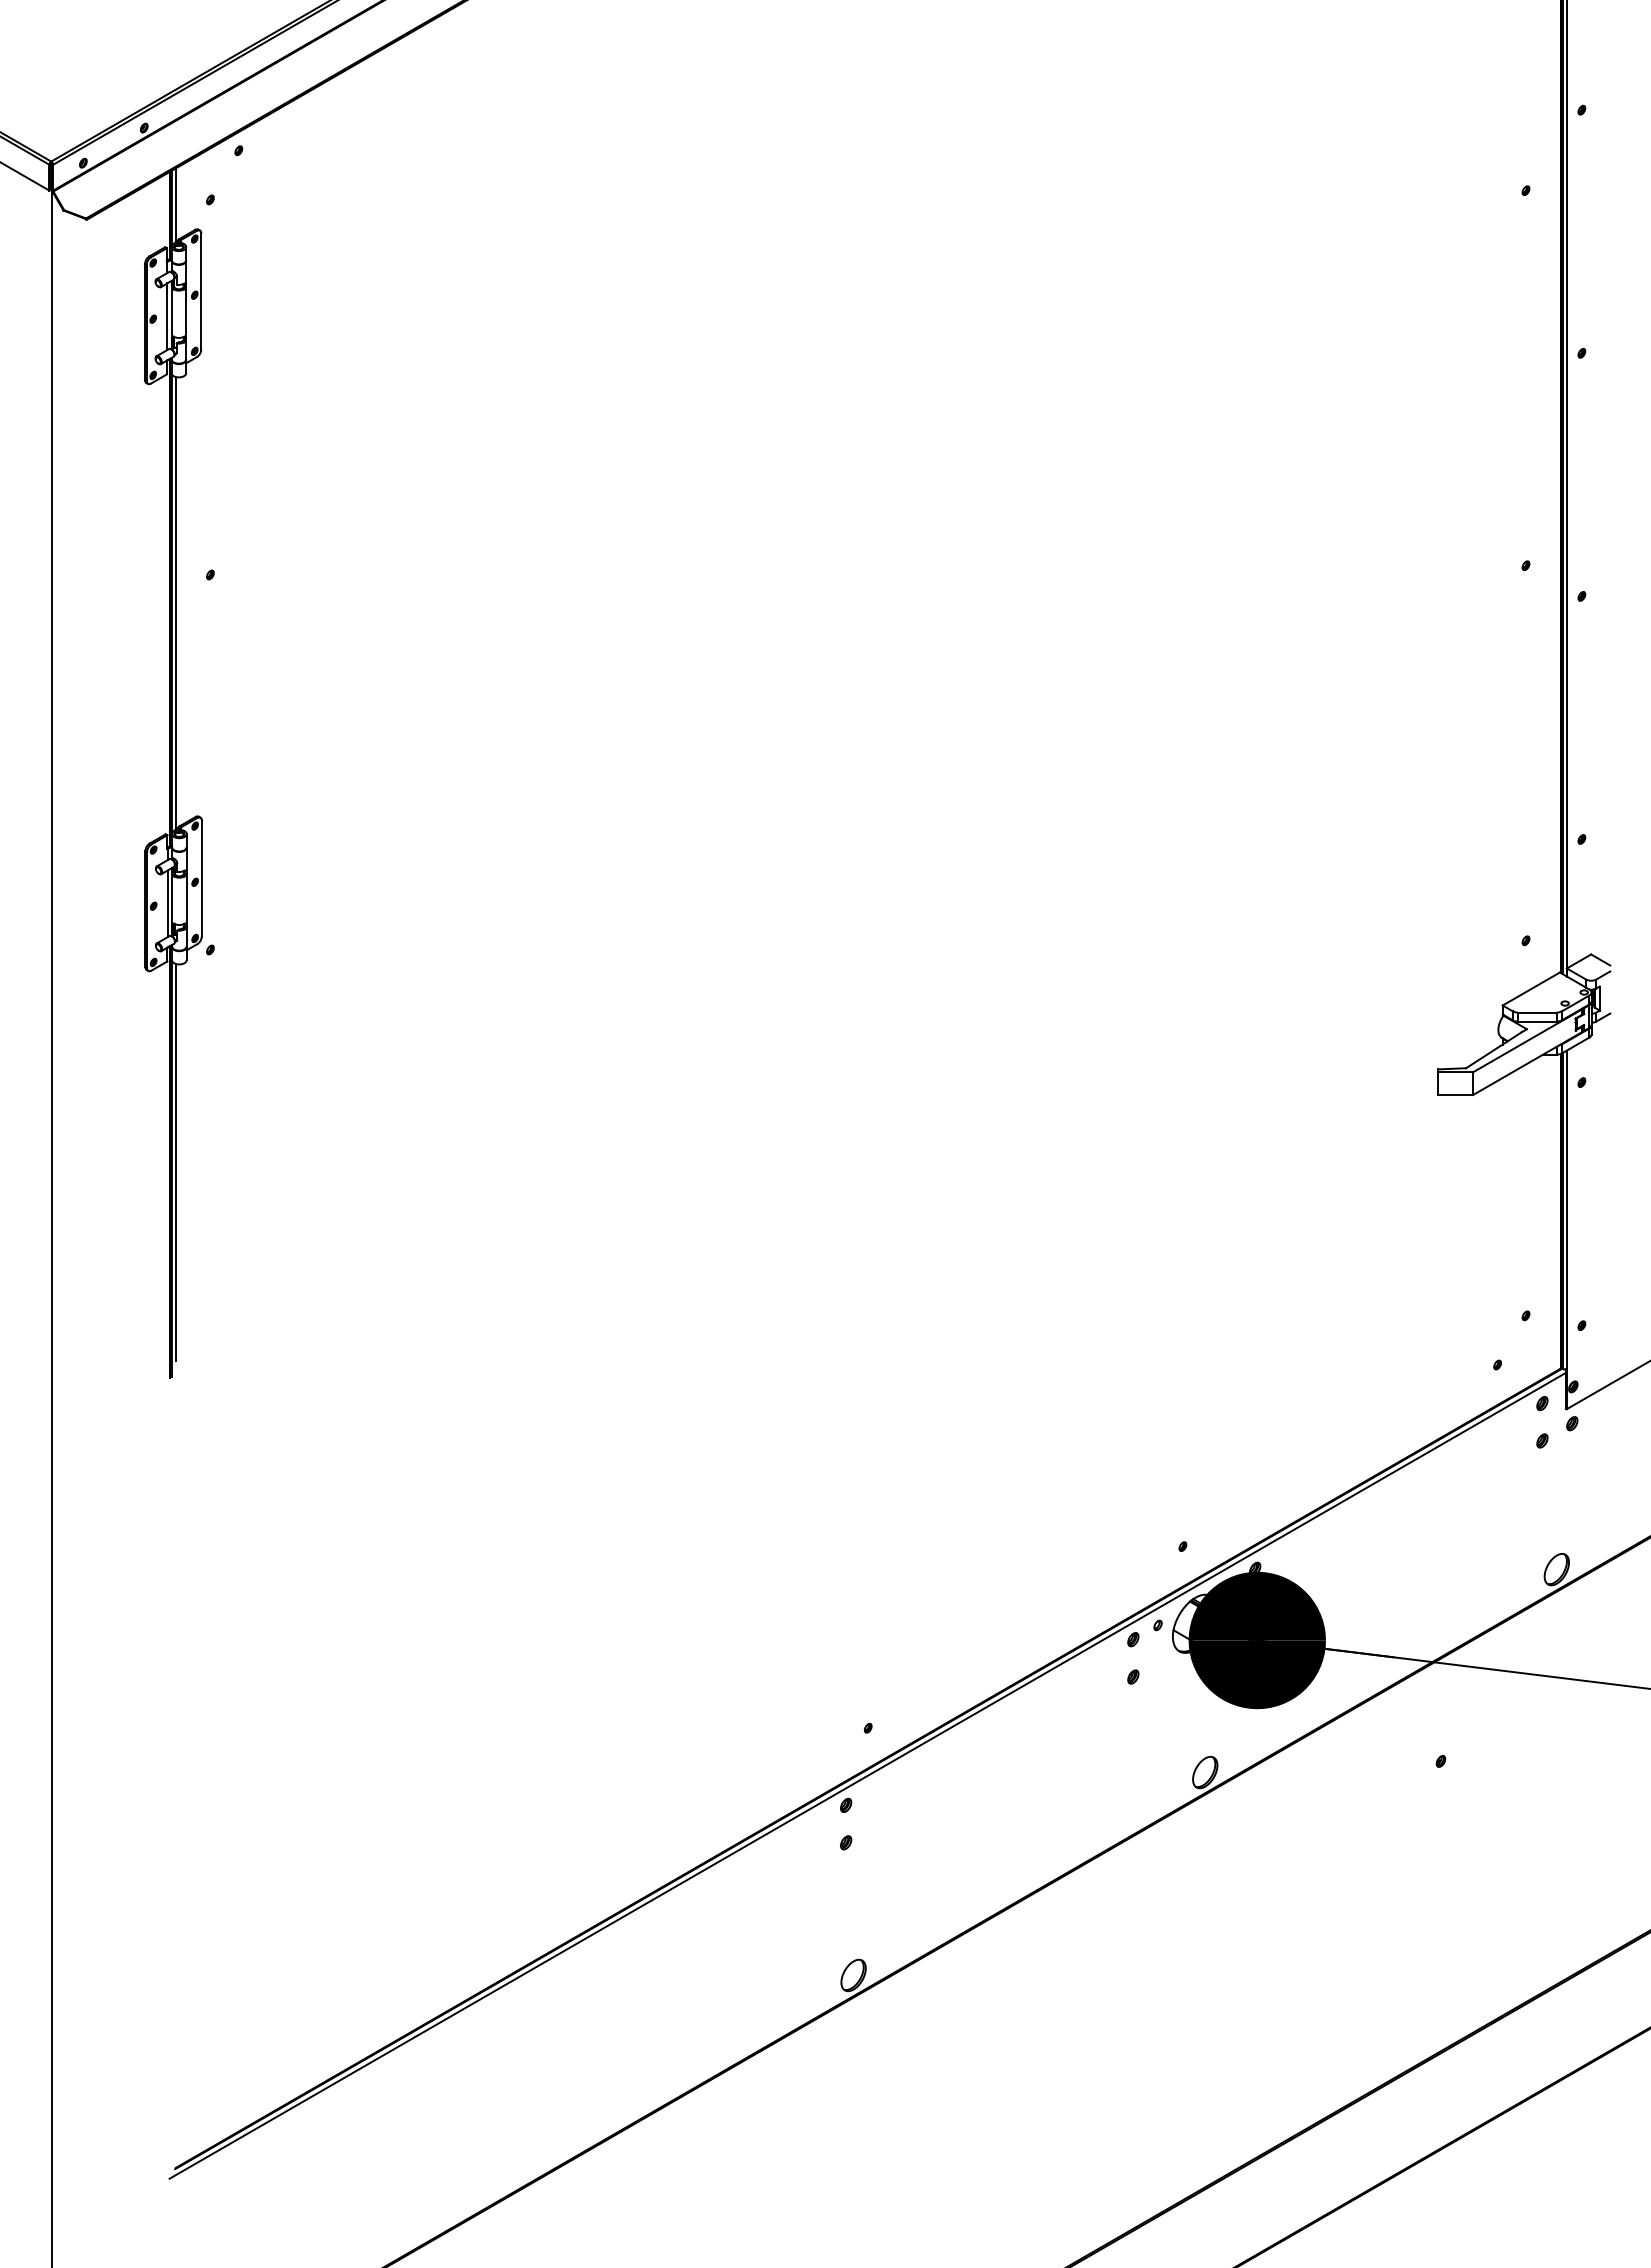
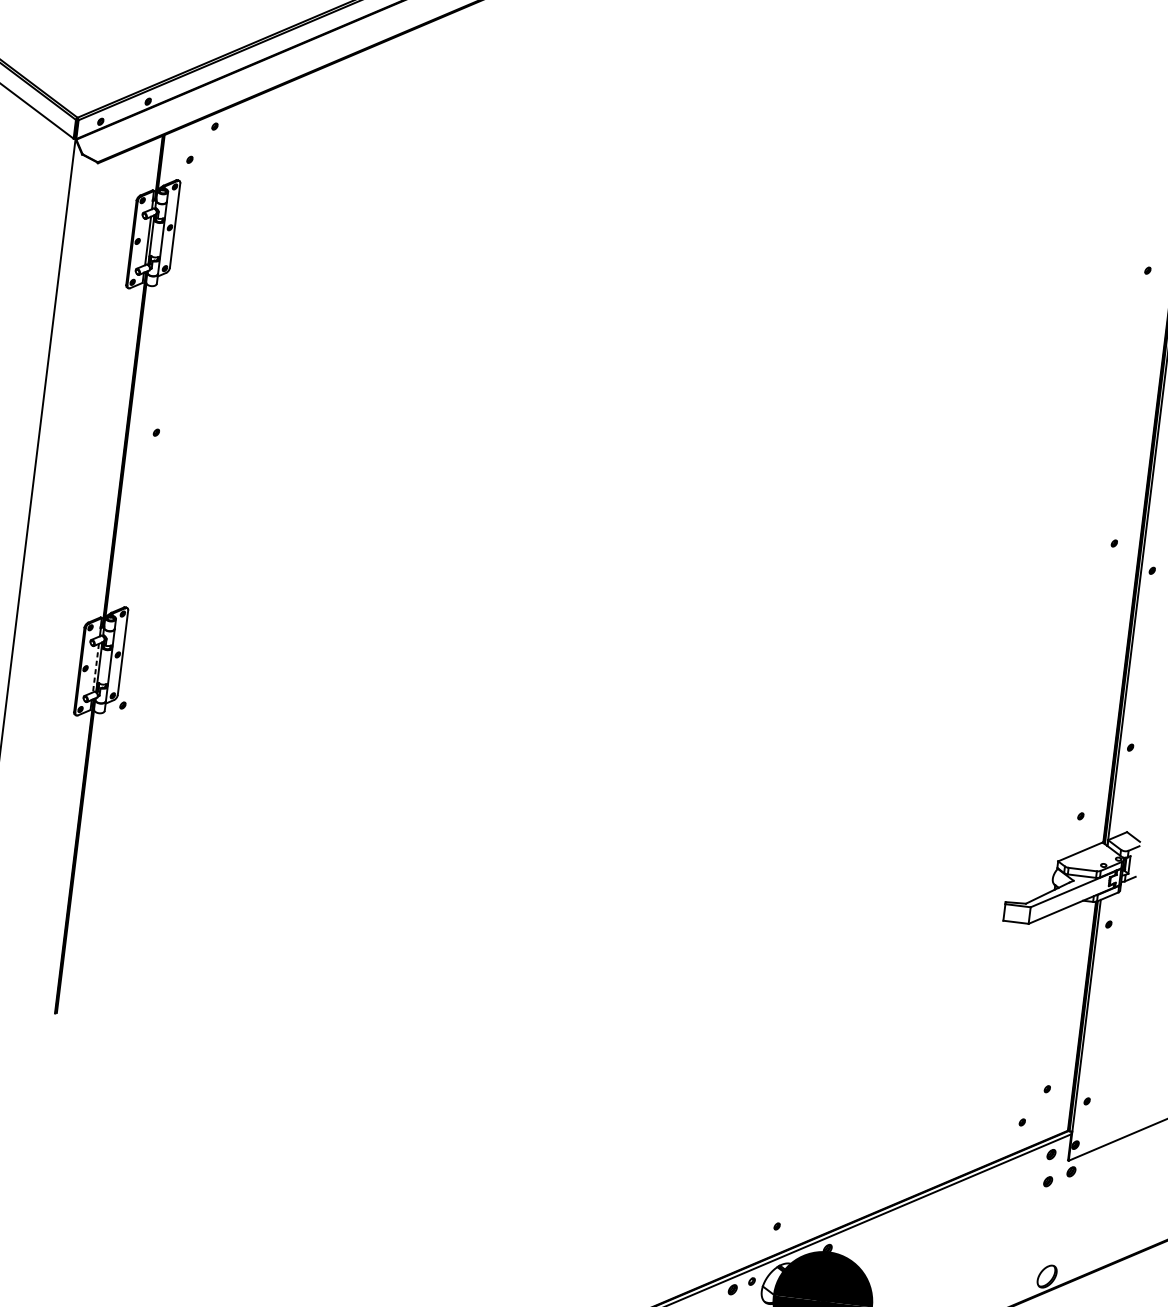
line: (175, 205) -> (164, 160), removed
line: (175, 603) -> (128, 450), removed
line: (167, 904) -> (95, 668), solid -> dashed
line: (175, 1162) -> (78, 857), removed

